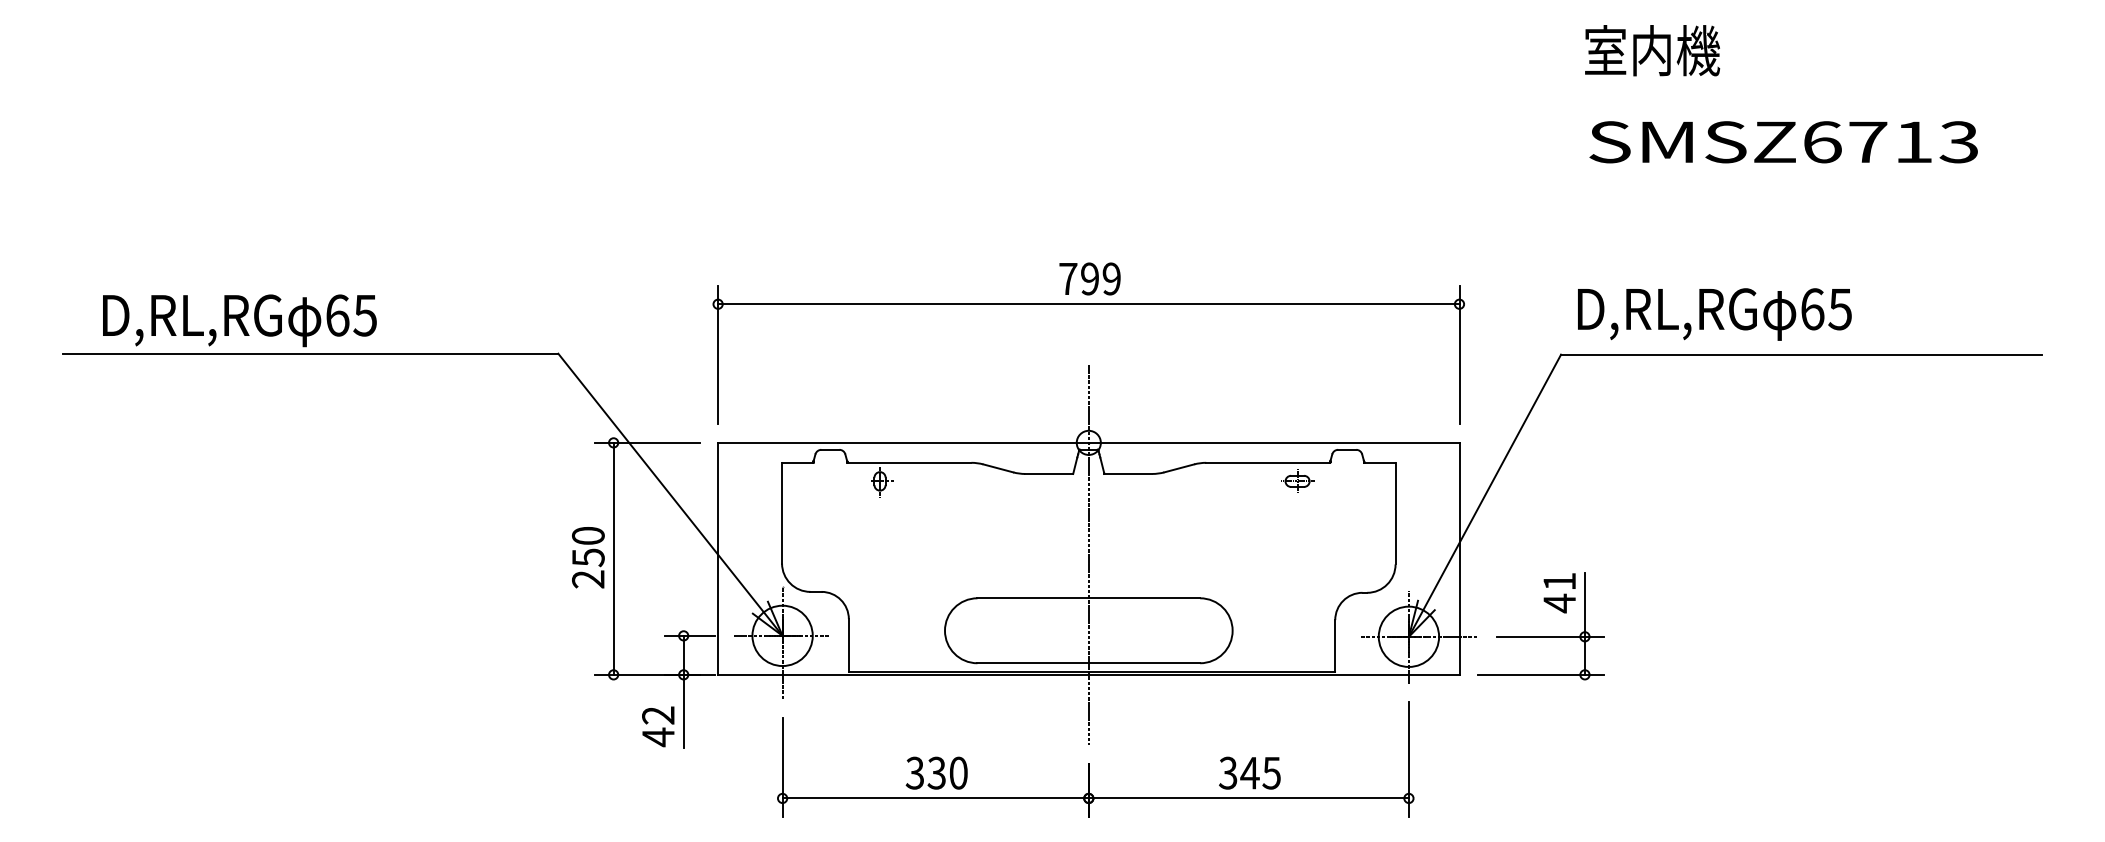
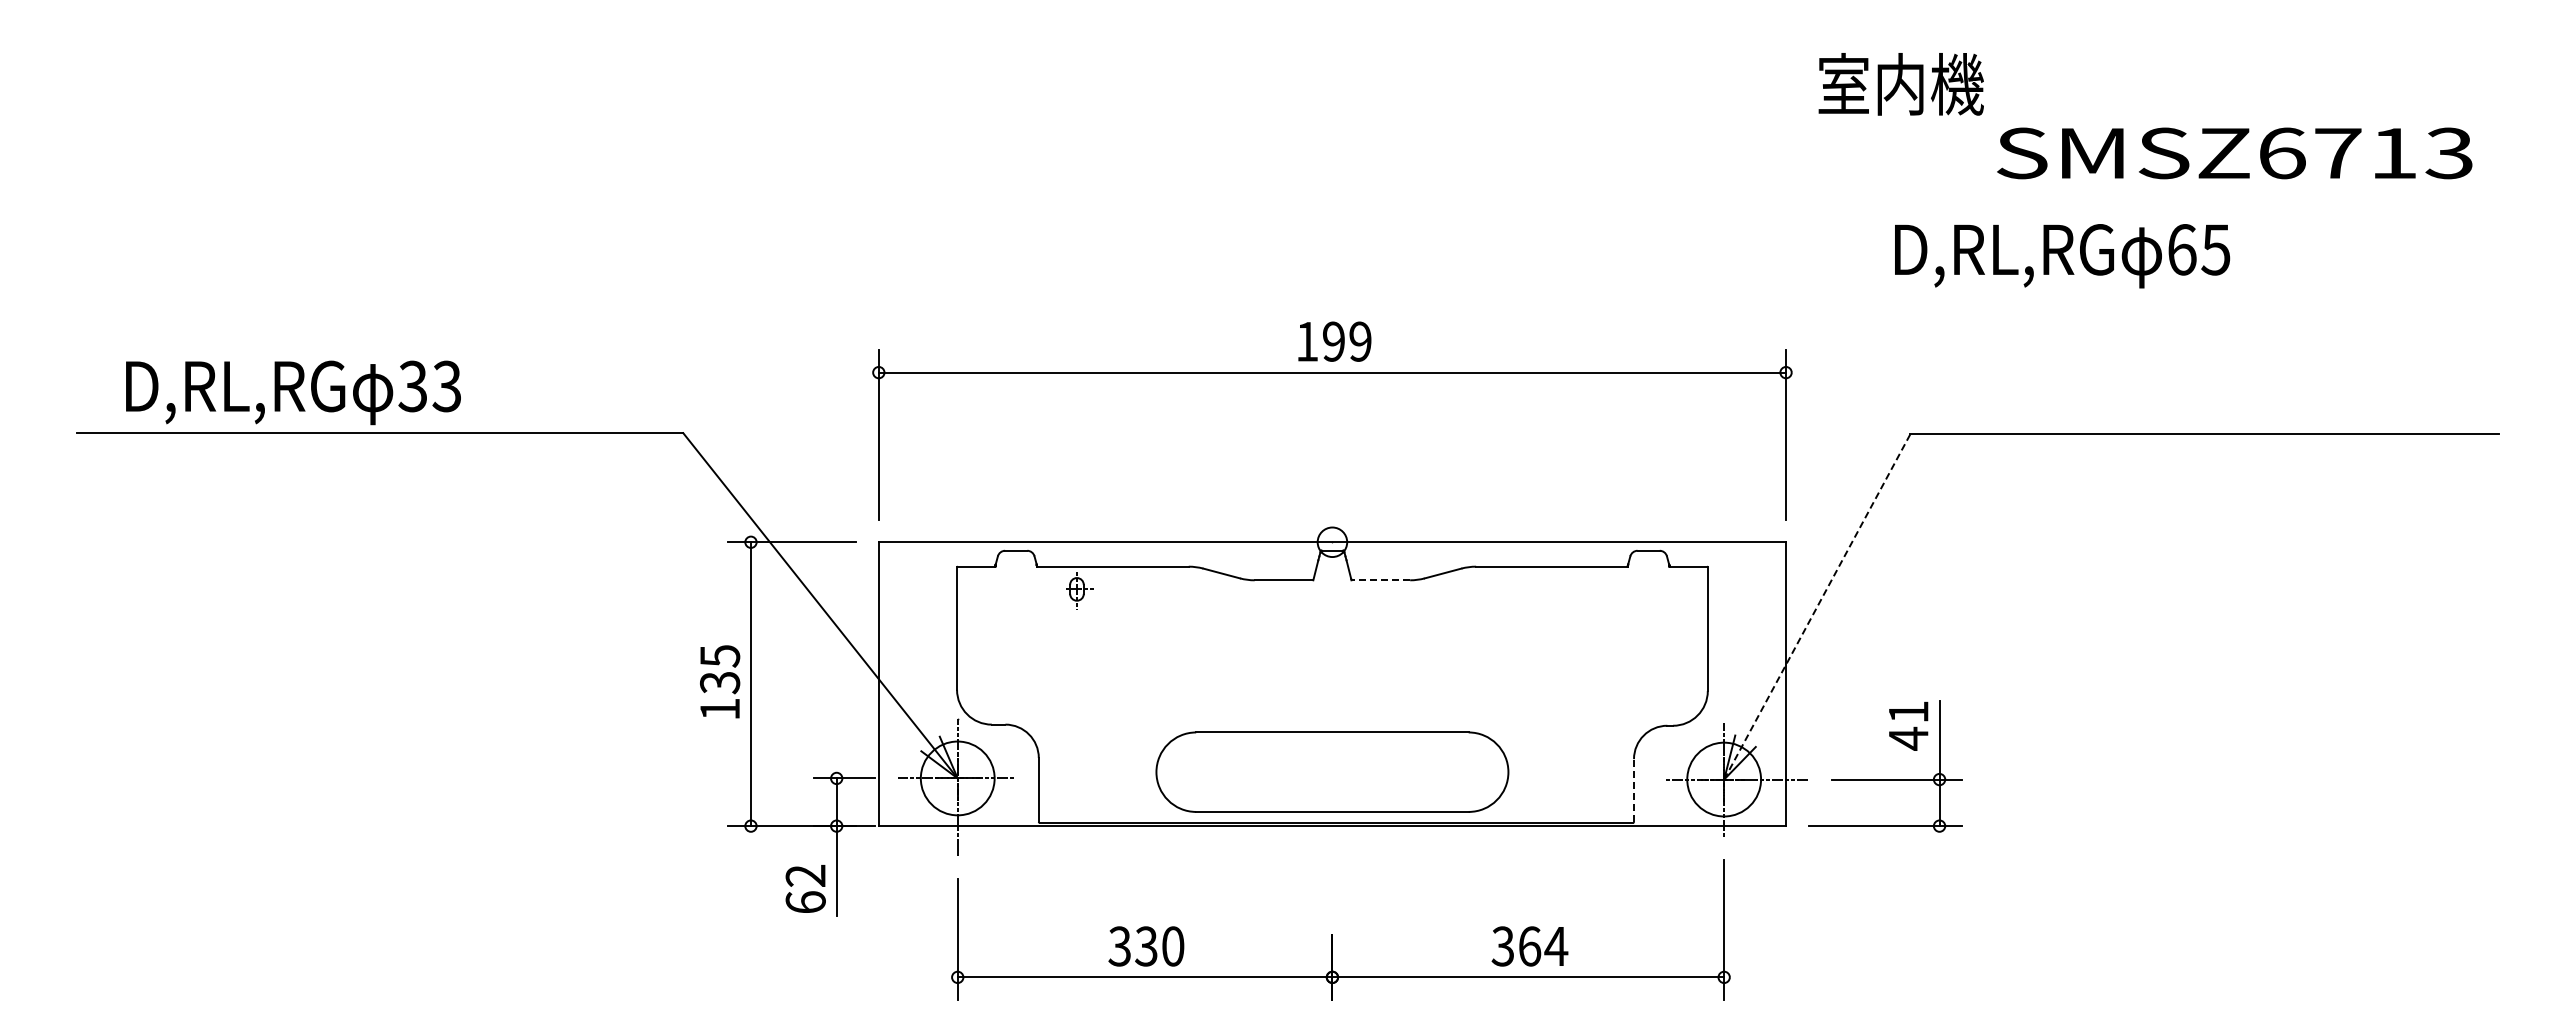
text: (1651, 50) -> (1900, 84), moved
text: (1783, 142) -> (2234, 153), moved
text: (1068, 278) -> (1307, 341), 799 -> 199
text: (1714, 314) -> (2062, 256), moved
text: (350, 315) -> (429, 386), 65 -> 33
line: (1128, 474) -> (1380, 580), solid -> dashed
part: (1297, 481) -> (1587, 589), removed
line: (1485, 495) -> (1817, 606), solid -> dashed
line: (1088, 555) -> (1332, 679), removed
text: (587, 557) -> (719, 682), 250 -> 135
line: (1335, 645) -> (1634, 790), solid -> dashed
text: (658, 737) -> (805, 902), 42 -> 62
text: (1260, 773) -> (1542, 946), 345 -> 364

